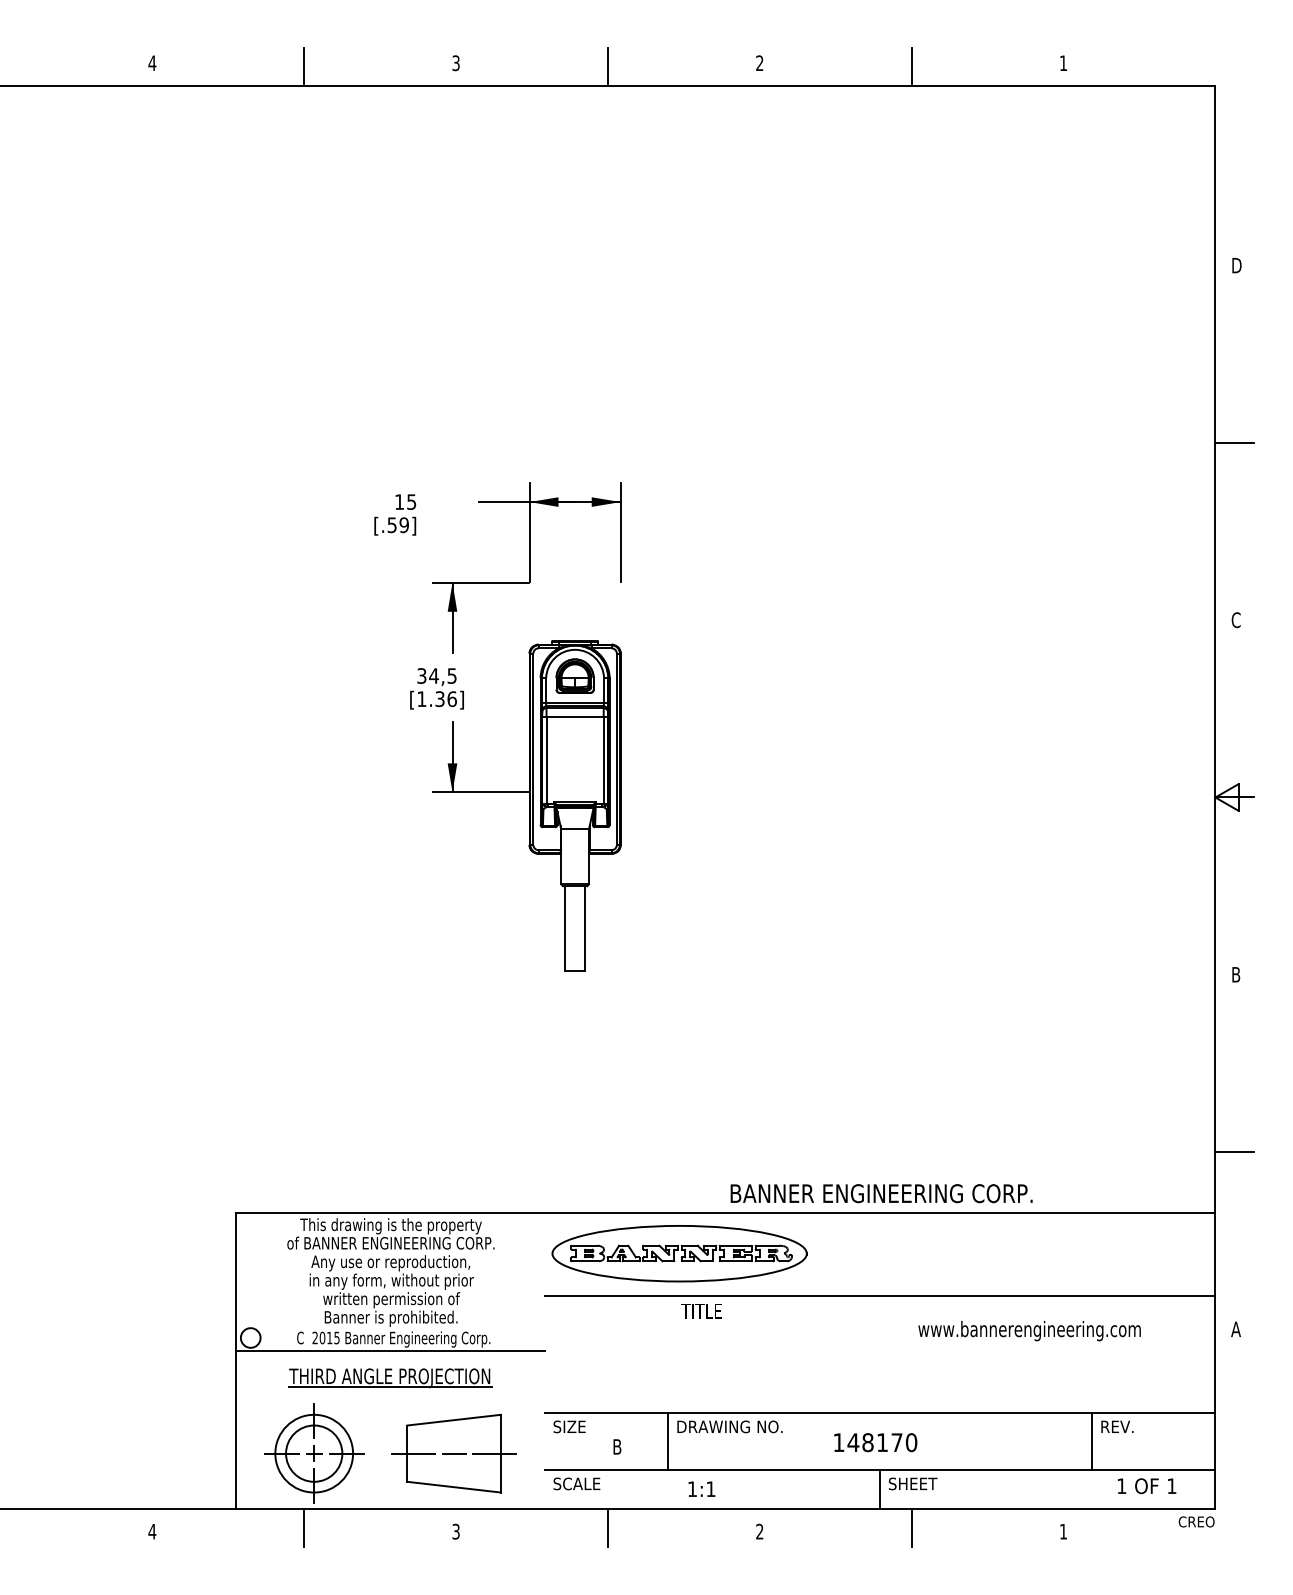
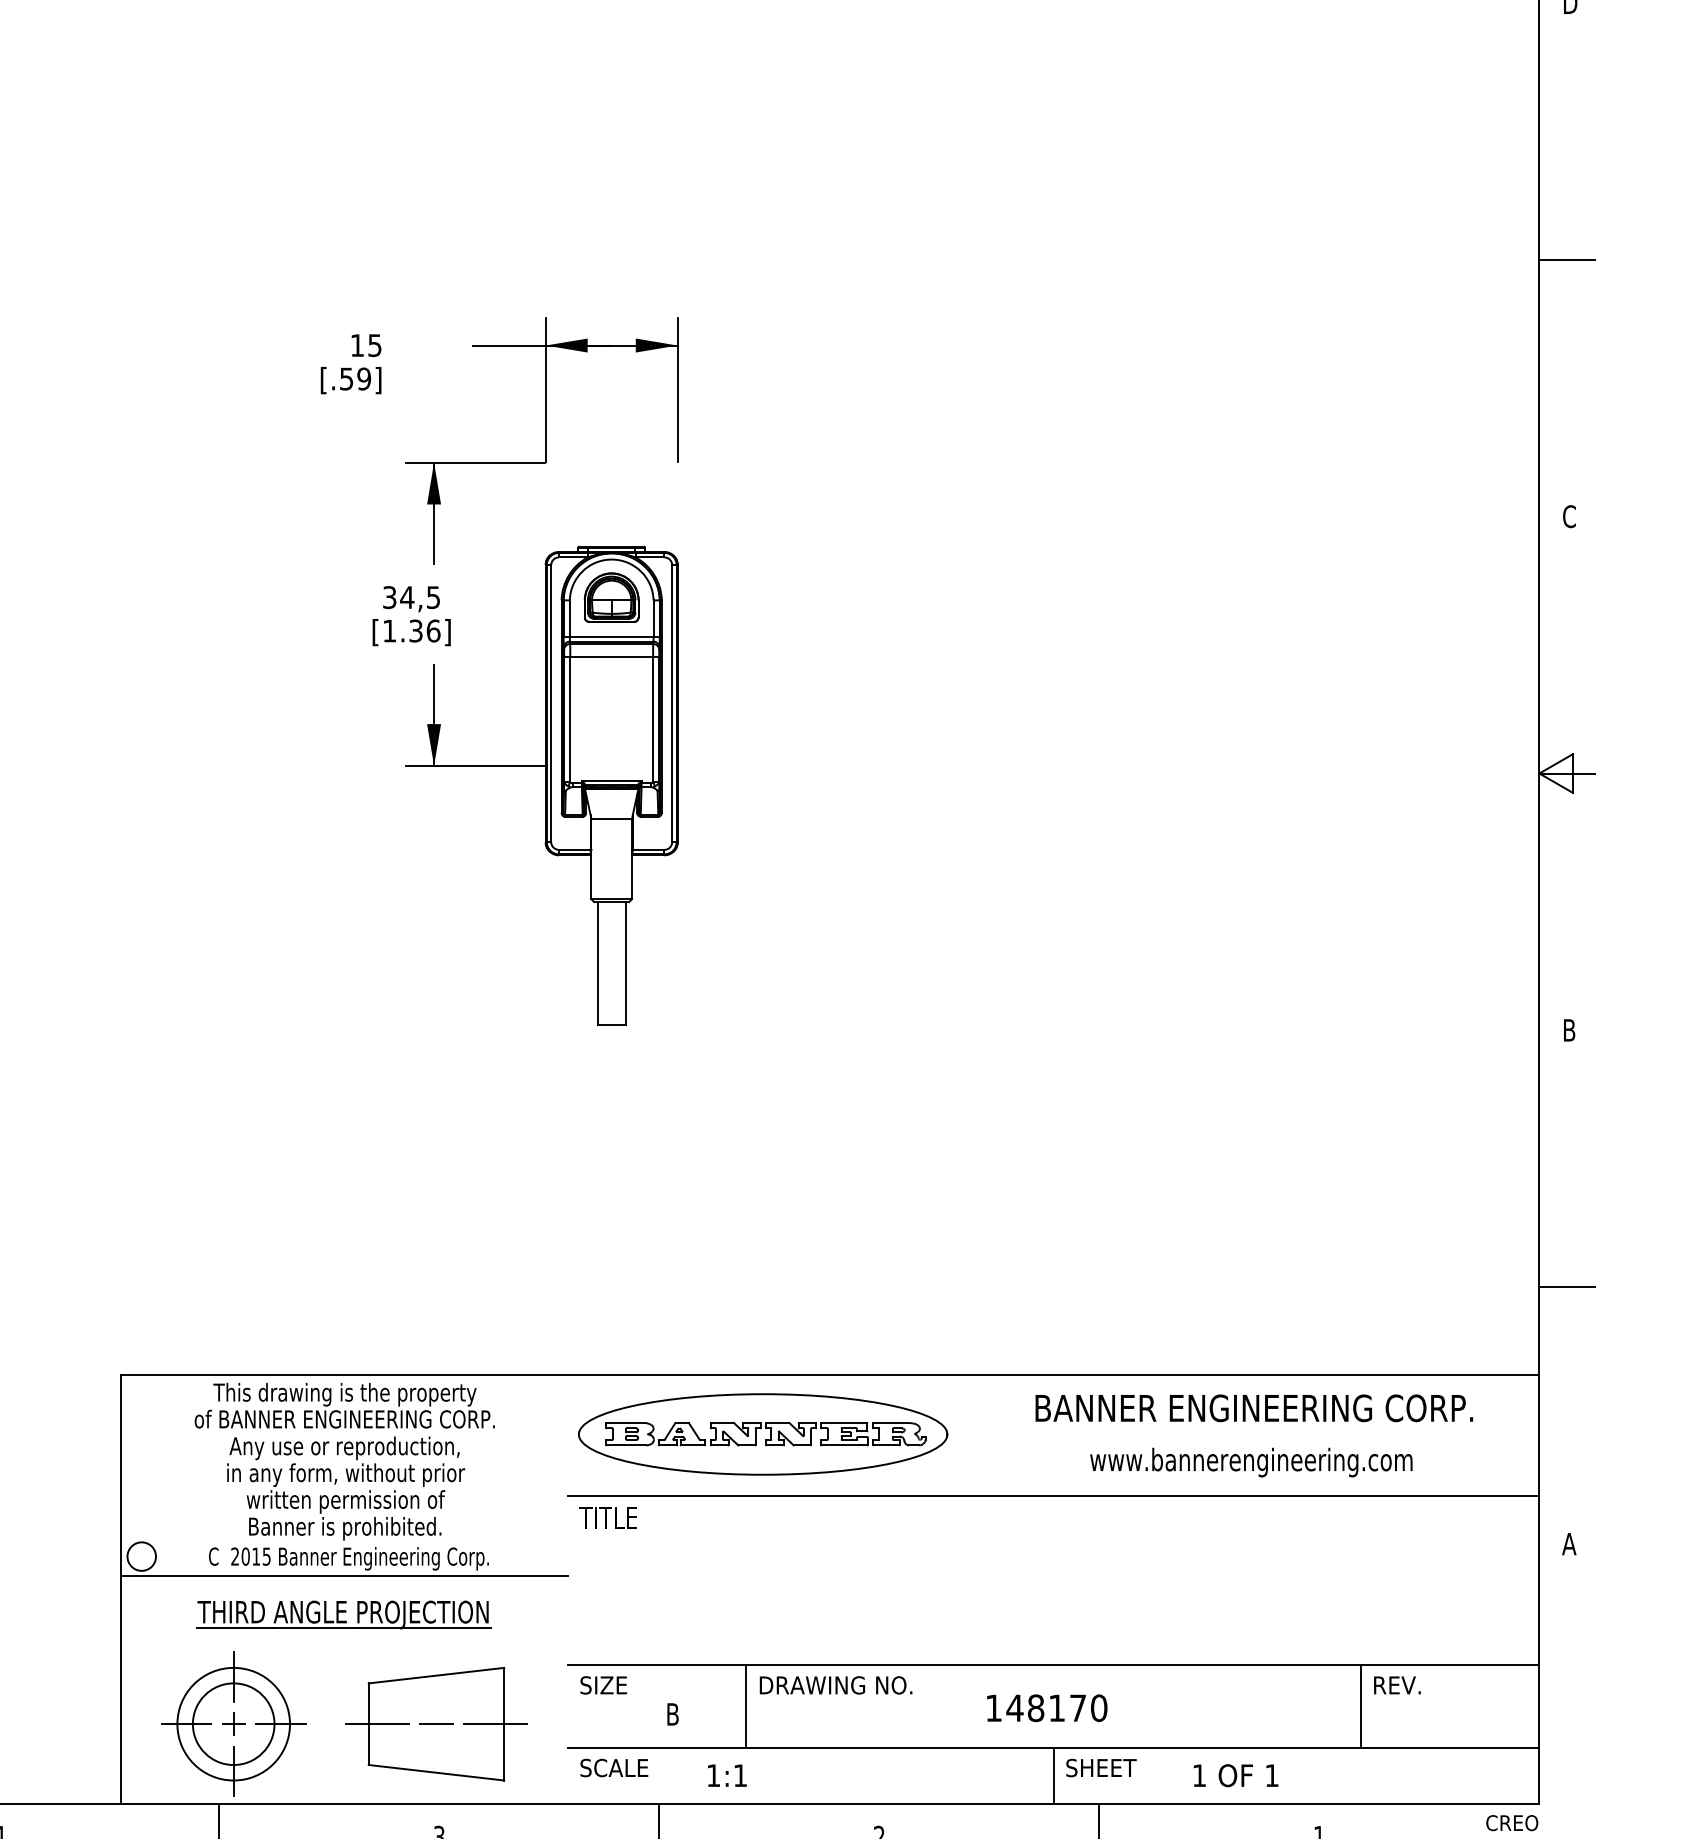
text: (881, 1193) -> (1254, 1408), moved
text: (701, 1311) -> (607, 1518), moved
text: (1029, 1331) -> (1251, 1463), moved
text: (1147, 1486) -> (1236, 1776), moved
text: (701, 1488) -> (726, 1774), moved

